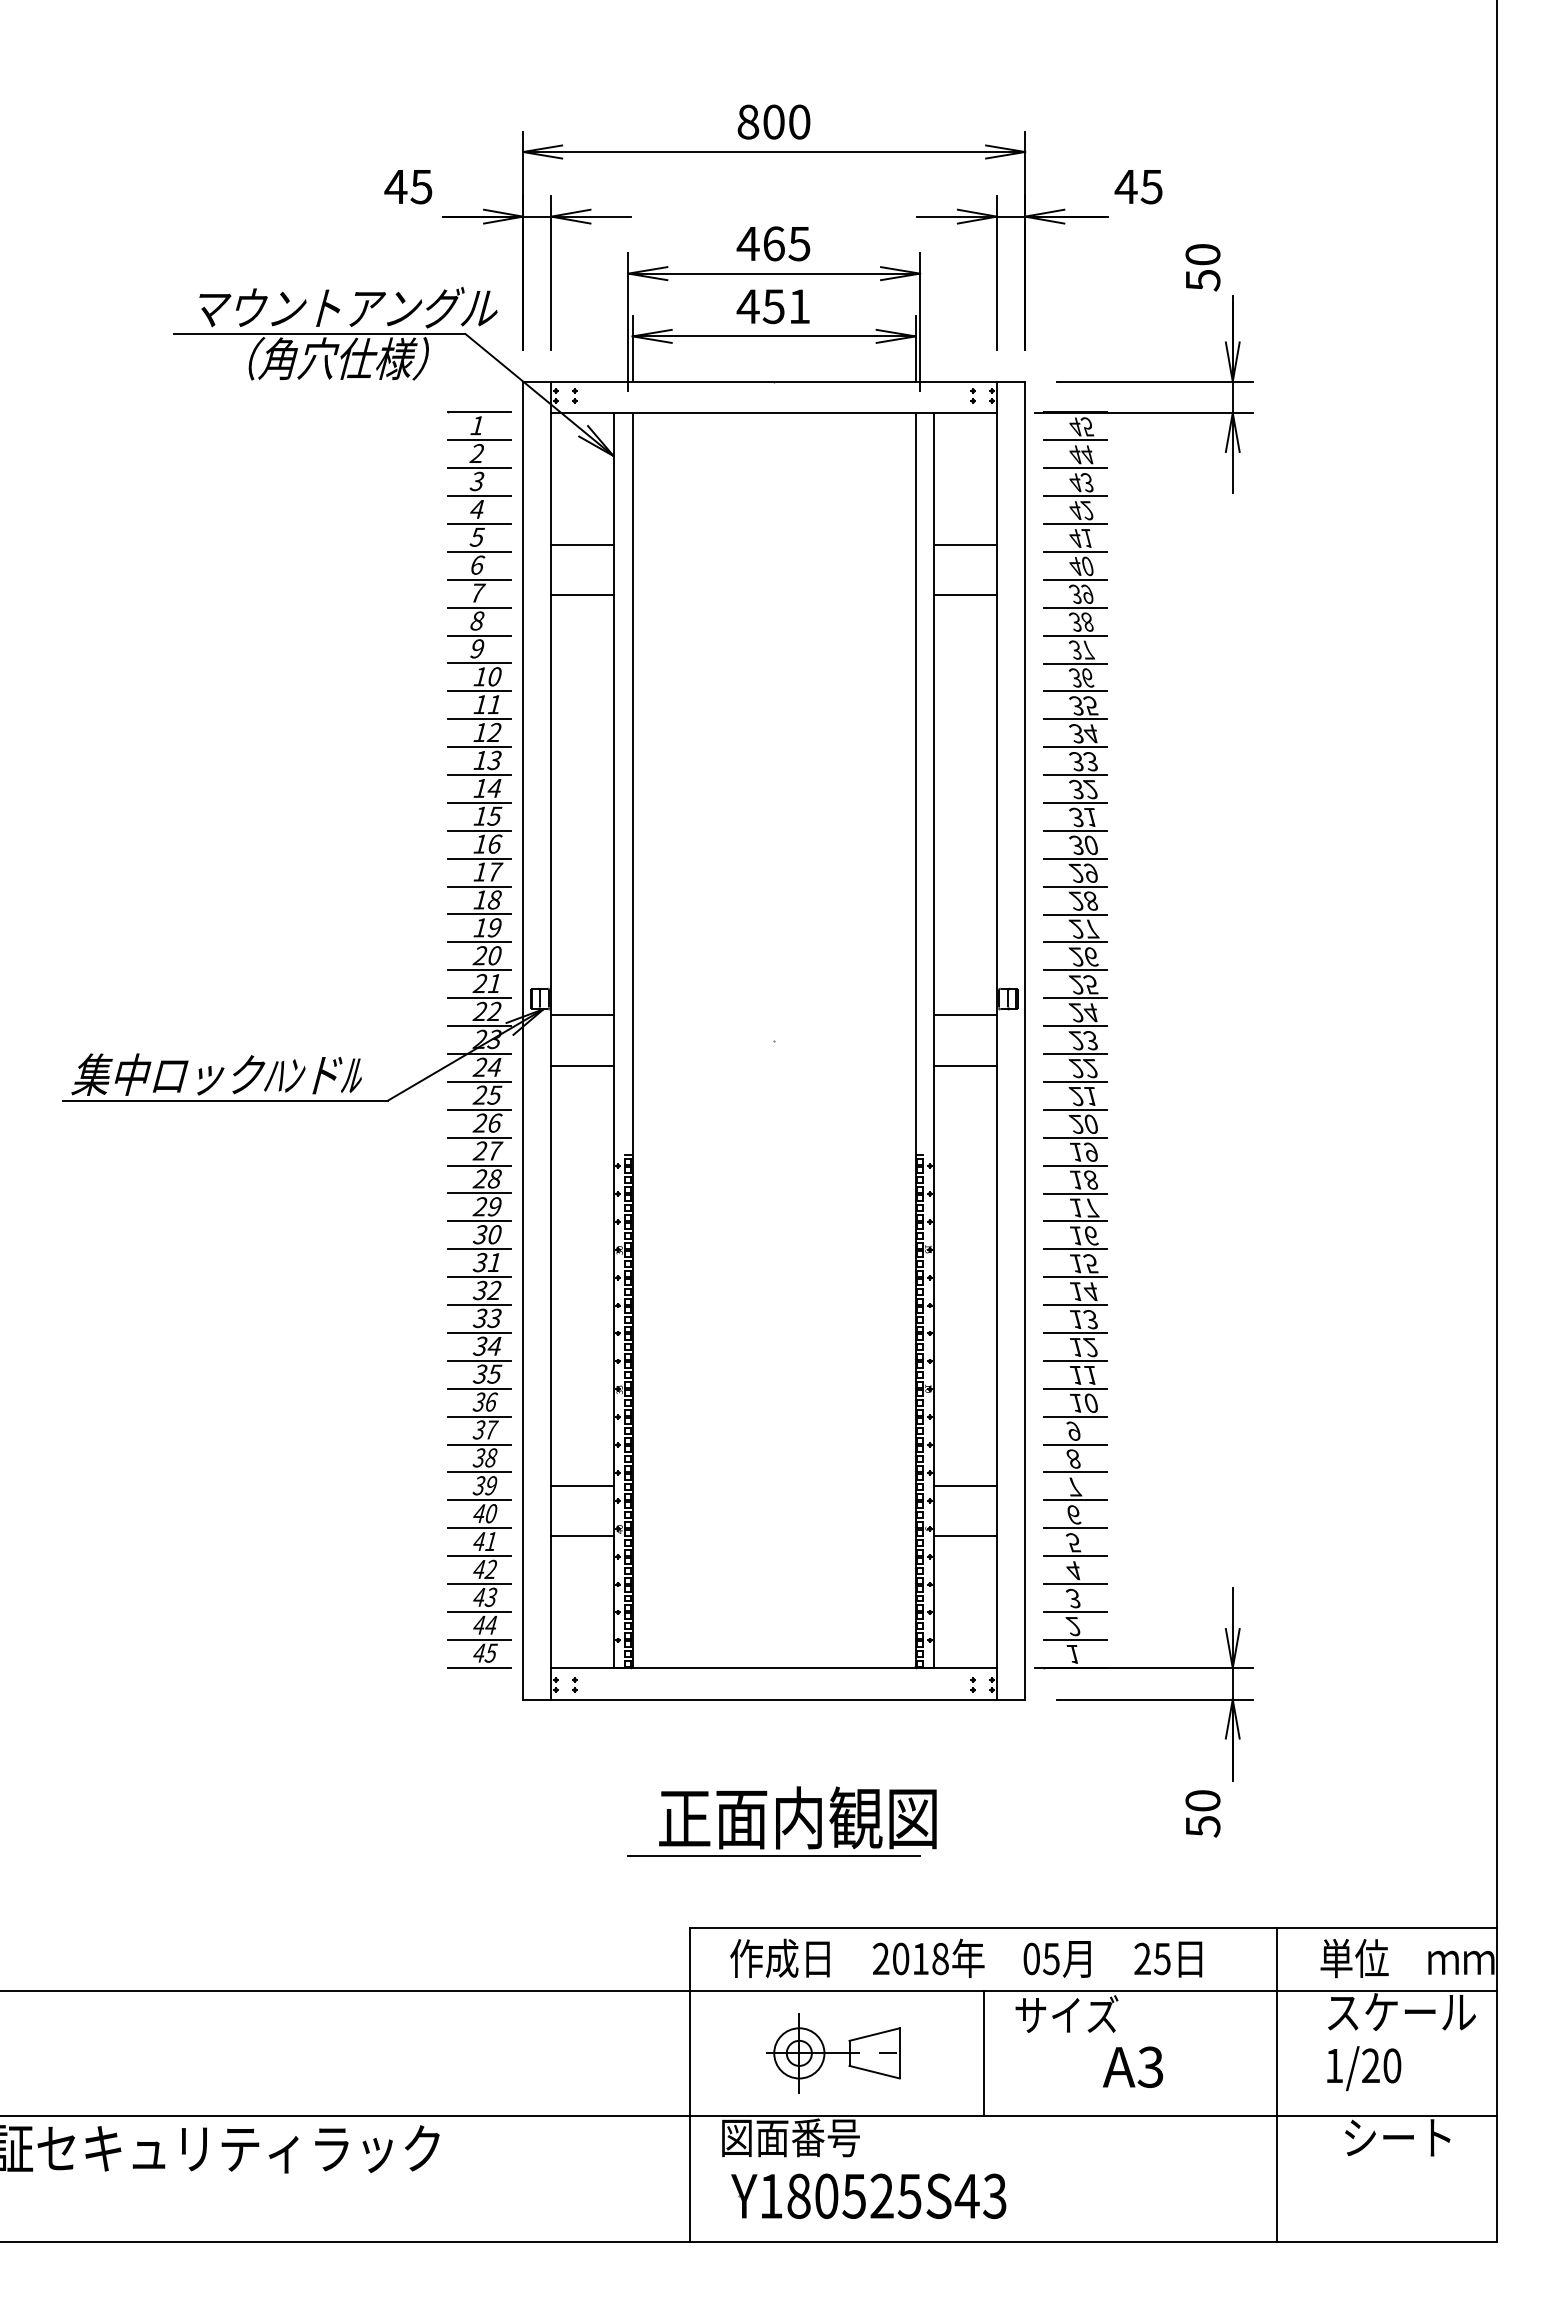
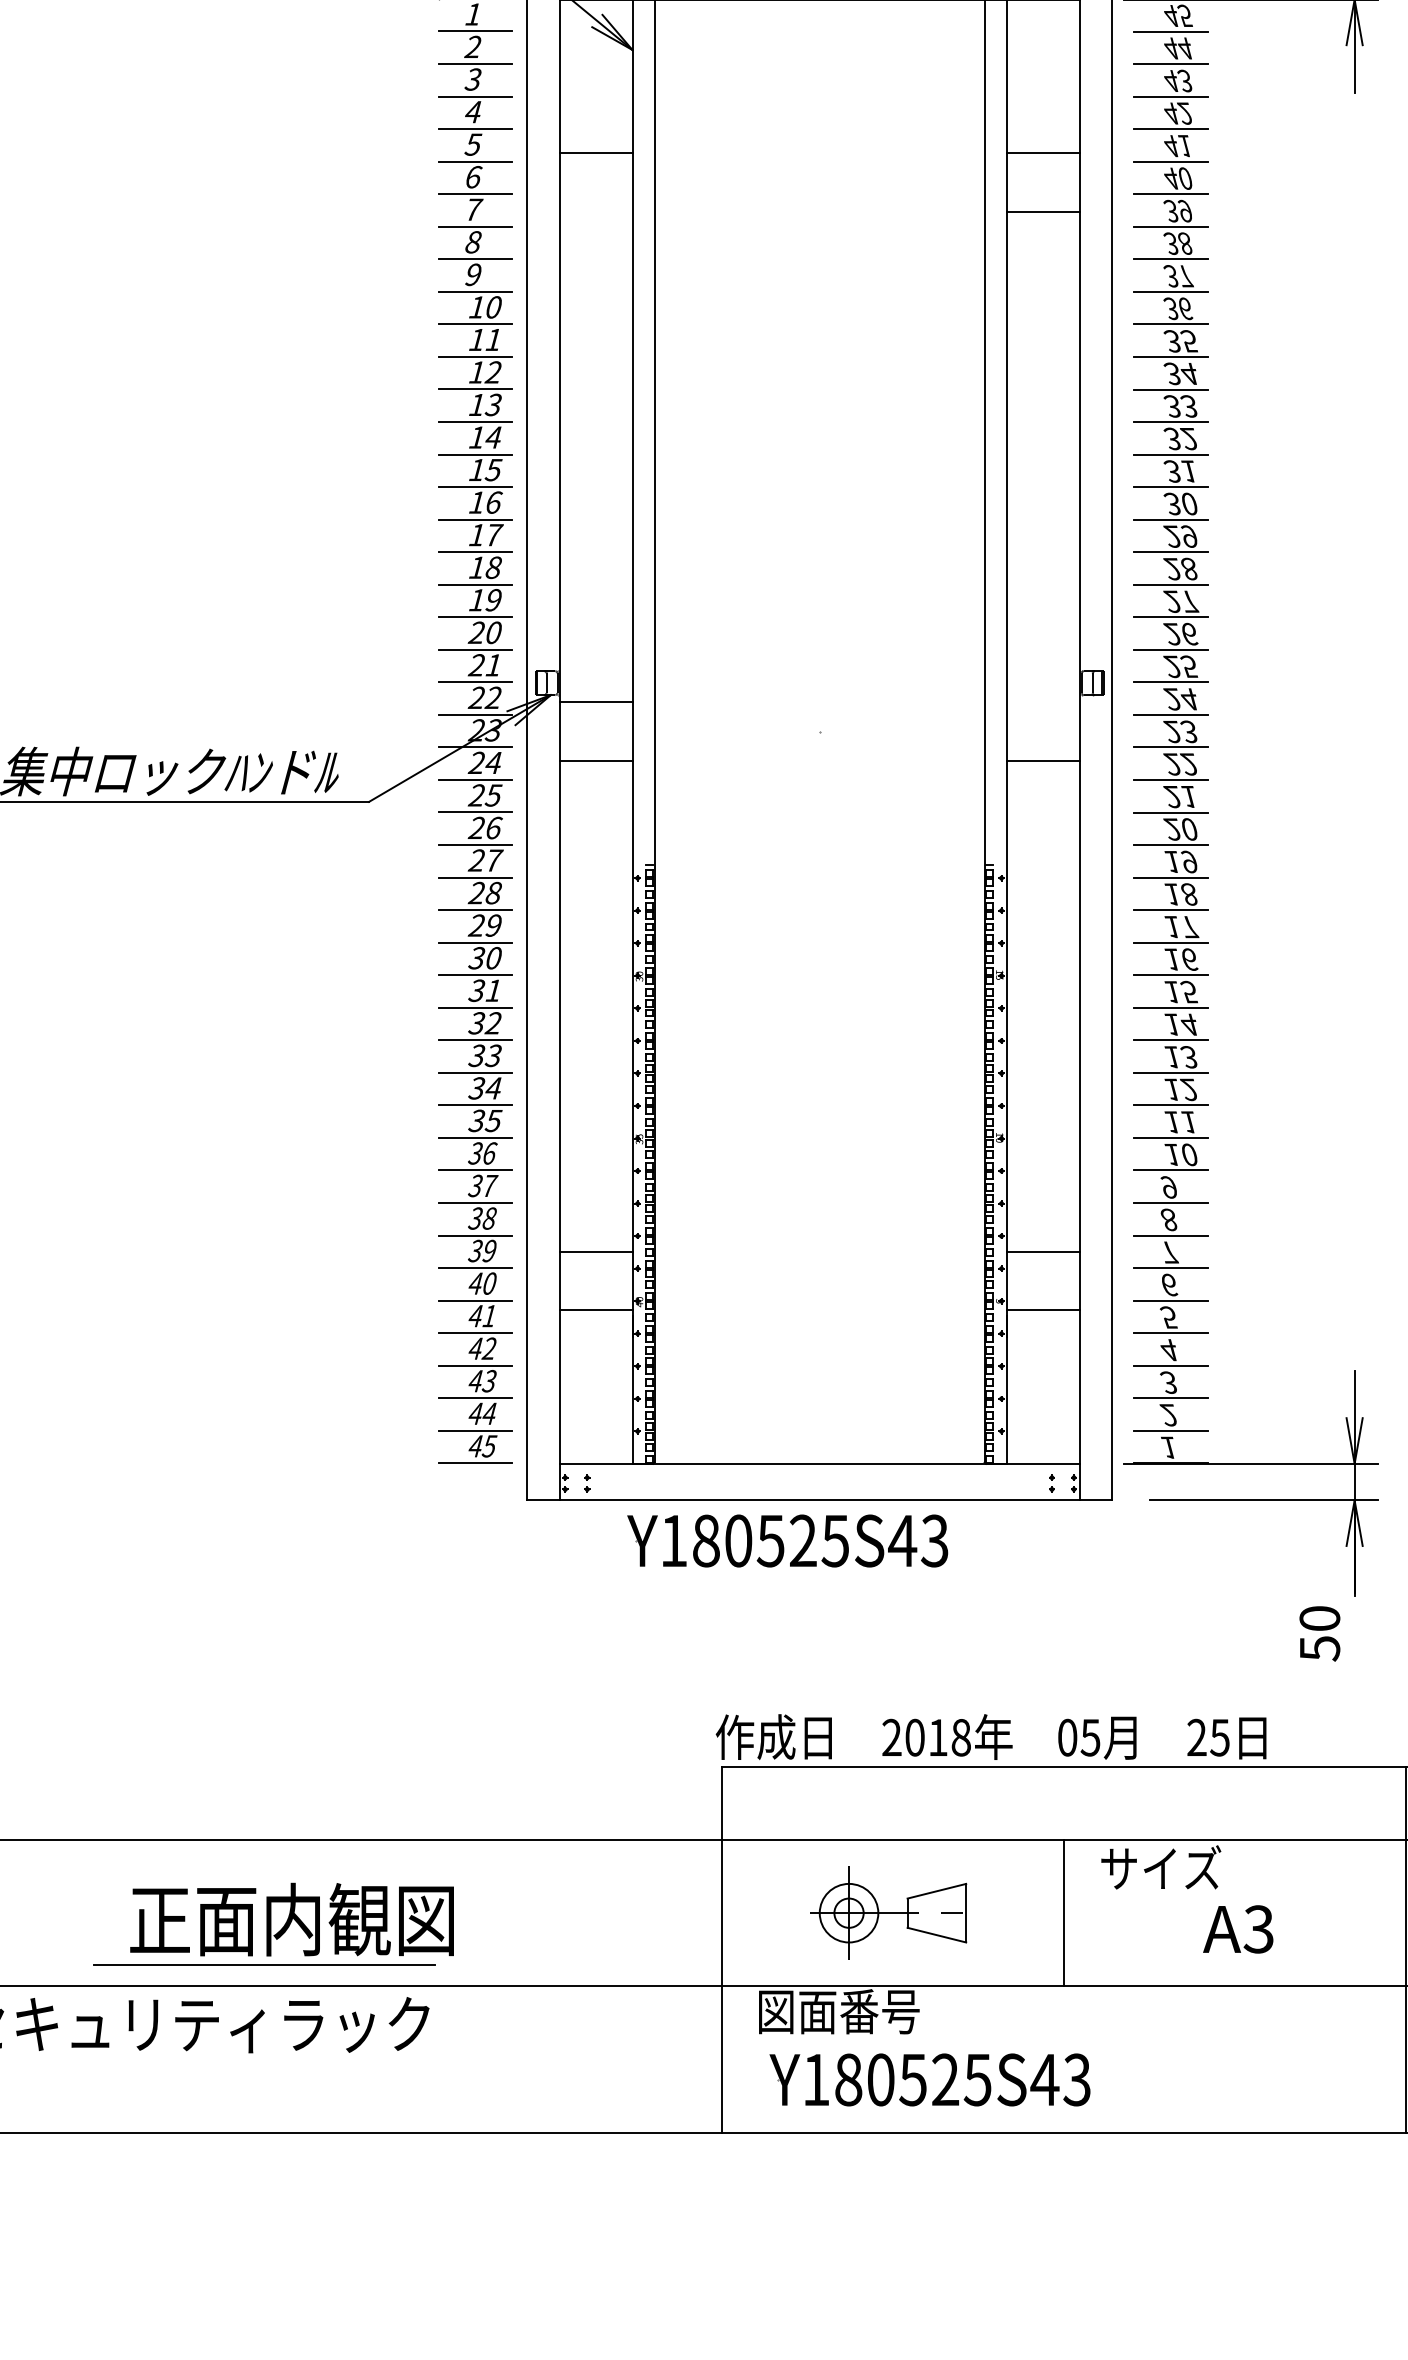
line: (582, 594) -> (596, 211), removed
line: (965, 1015) -> (1042, 702), removed
part: (746, 1733) -> (787, 1540), added
part: (781, 1821) -> (272, 1923), moved
text: (966, 1957) -> (991, 1736), moved

